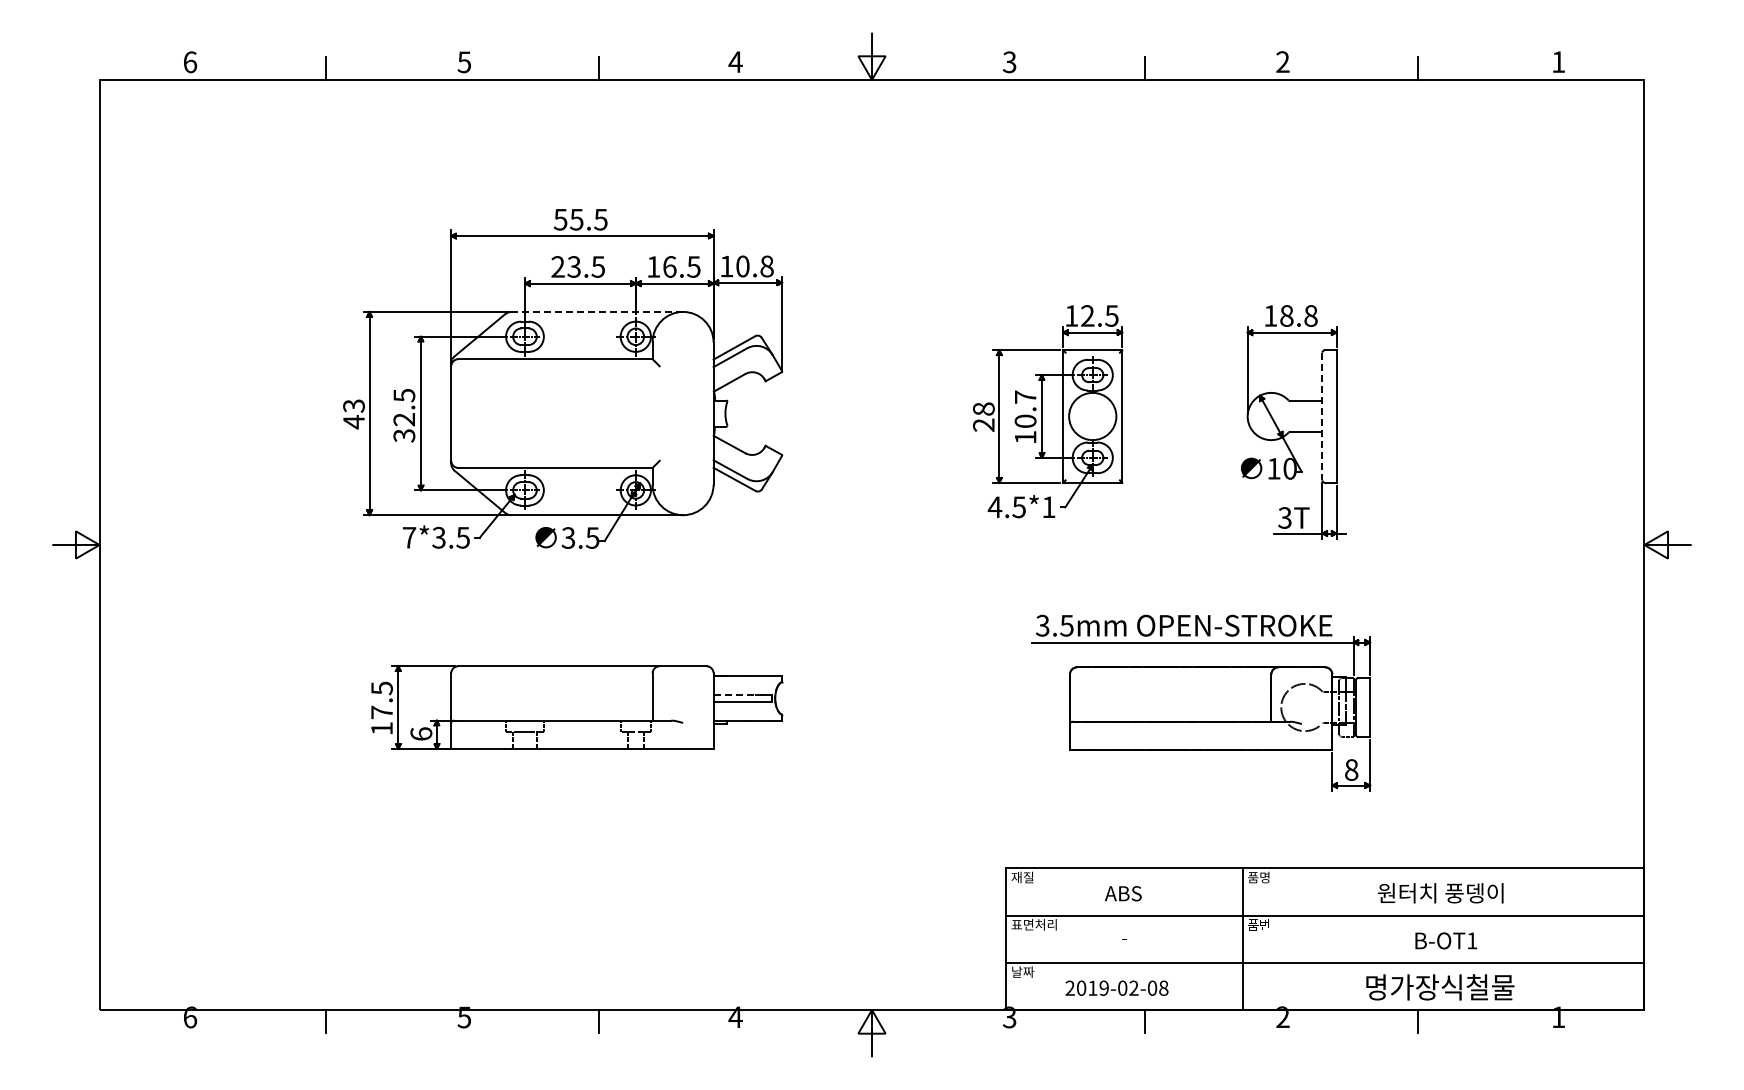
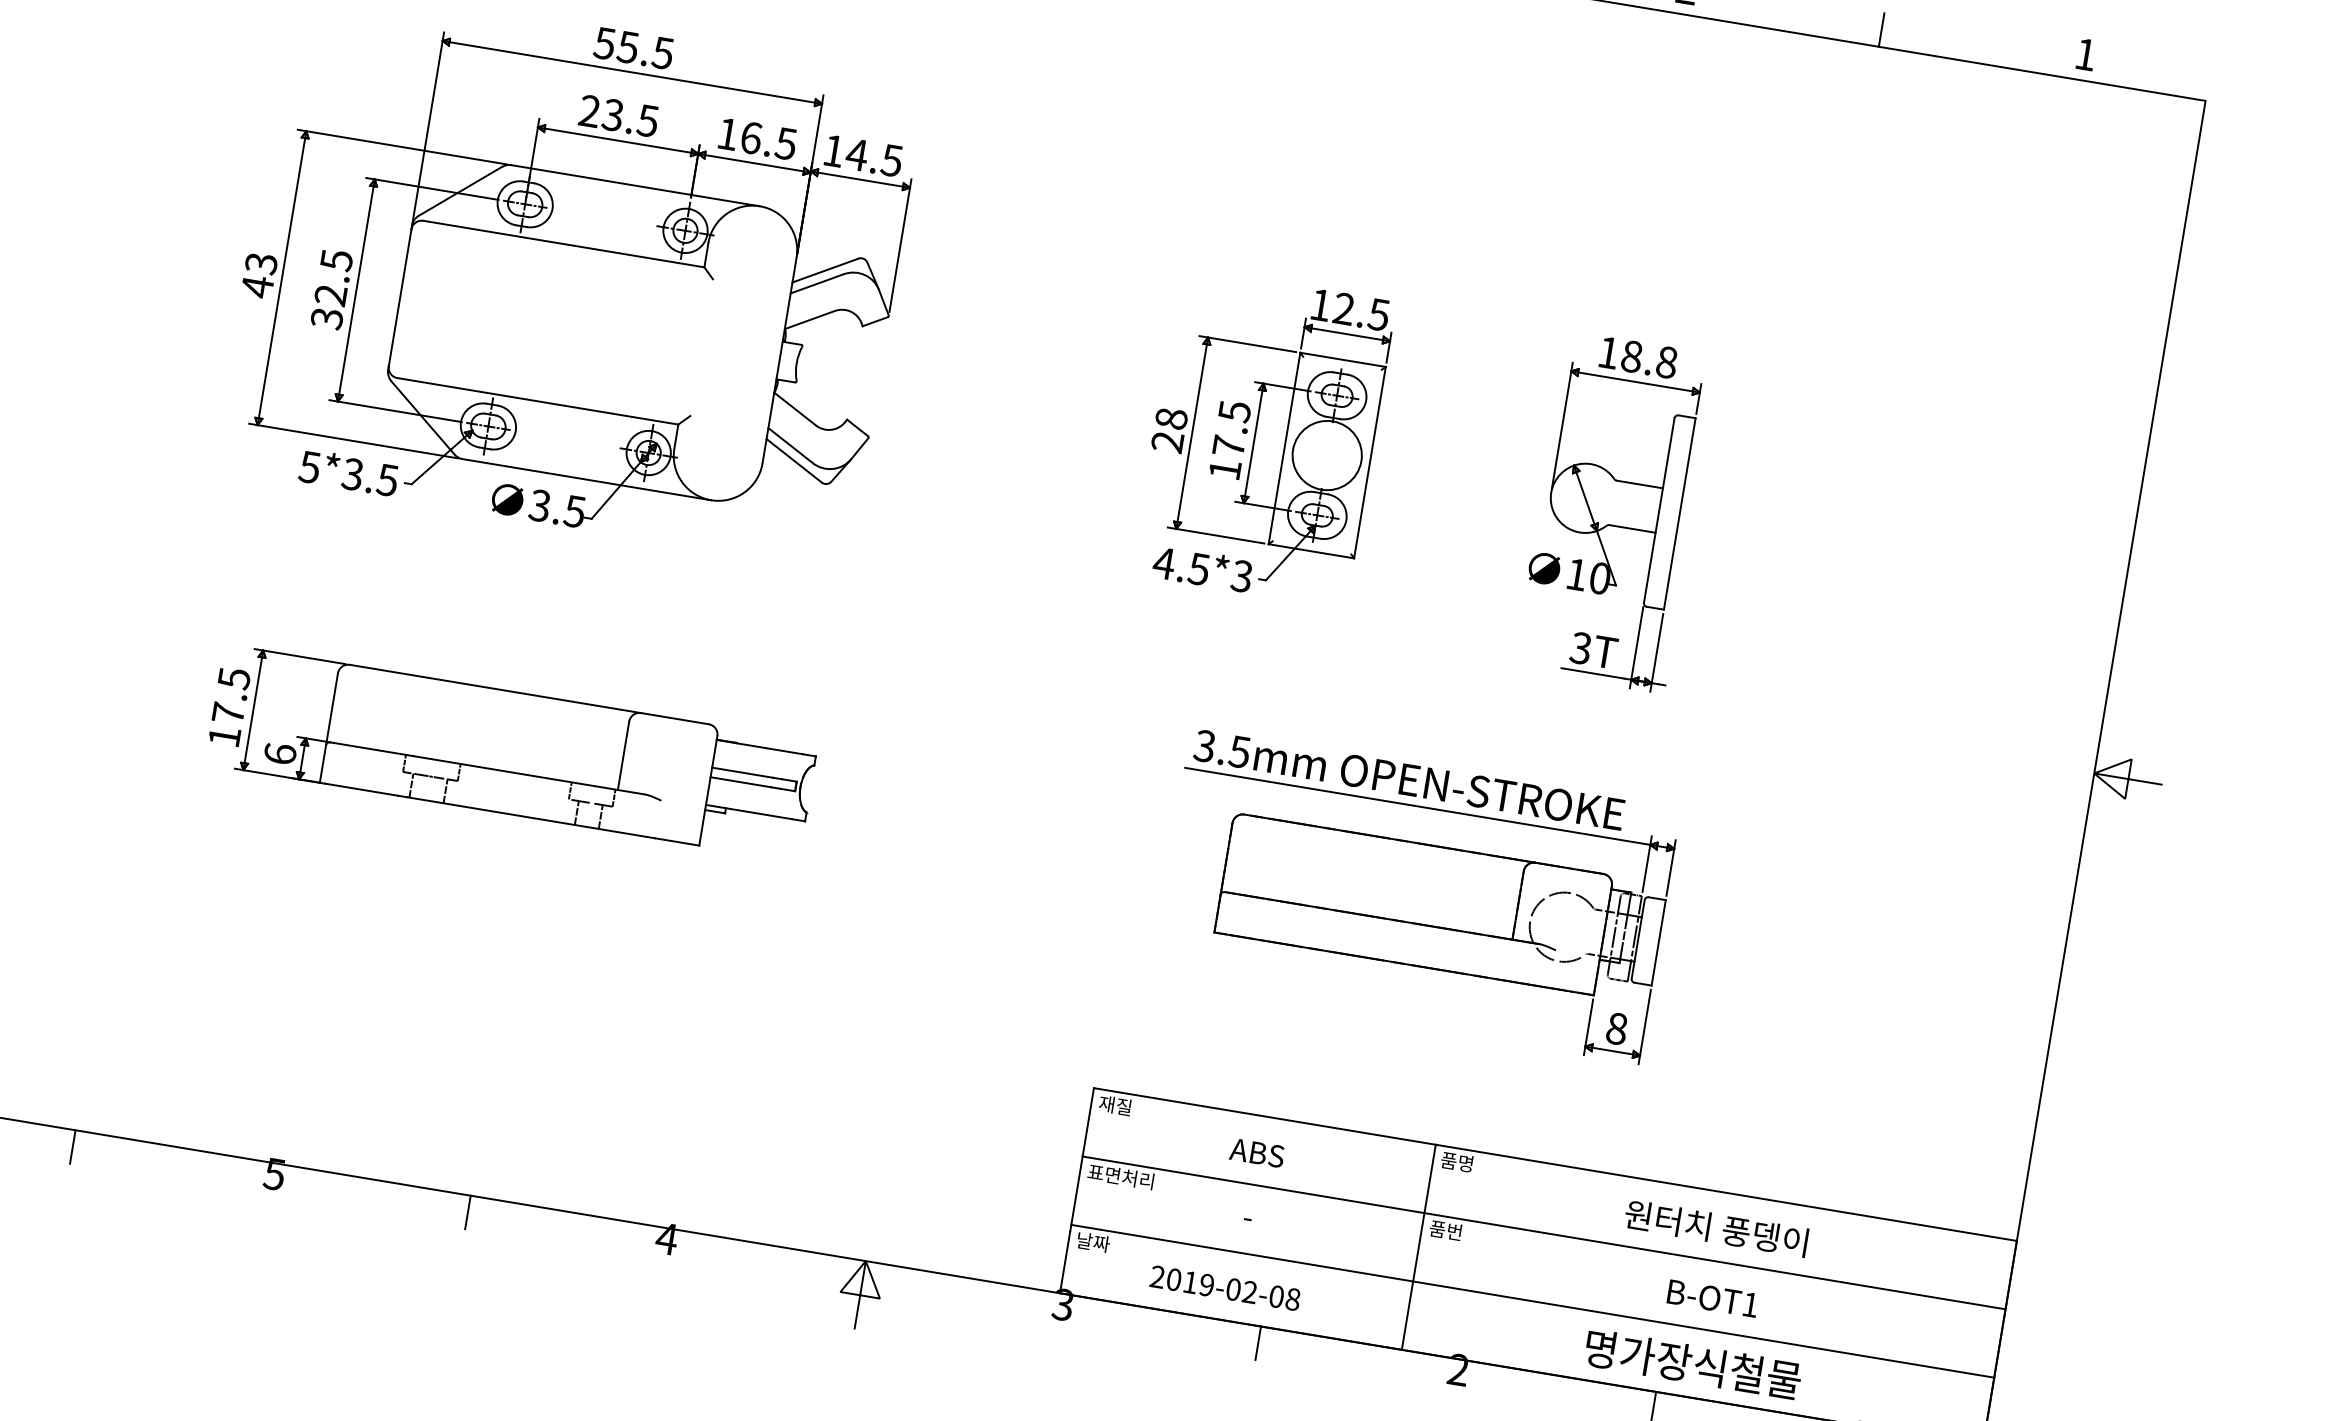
text: (754, 266) -> (873, 157), 10.8 -> 14.5
line: (597, 311) -> (636, 185), dashed -> solid
text: (1025, 408) -> (1231, 427), 10.7 -> 17.5
line: (1322, 416) -> (1659, 510), dashed -> solid
text: (1048, 507) -> (1241, 576), 4.5*1 -> 4.5*3
text: (409, 537) -> (310, 466), 7*3.5 -> 5*3.5
line: (735, 695) -> (743, 773), dashed -> solid

